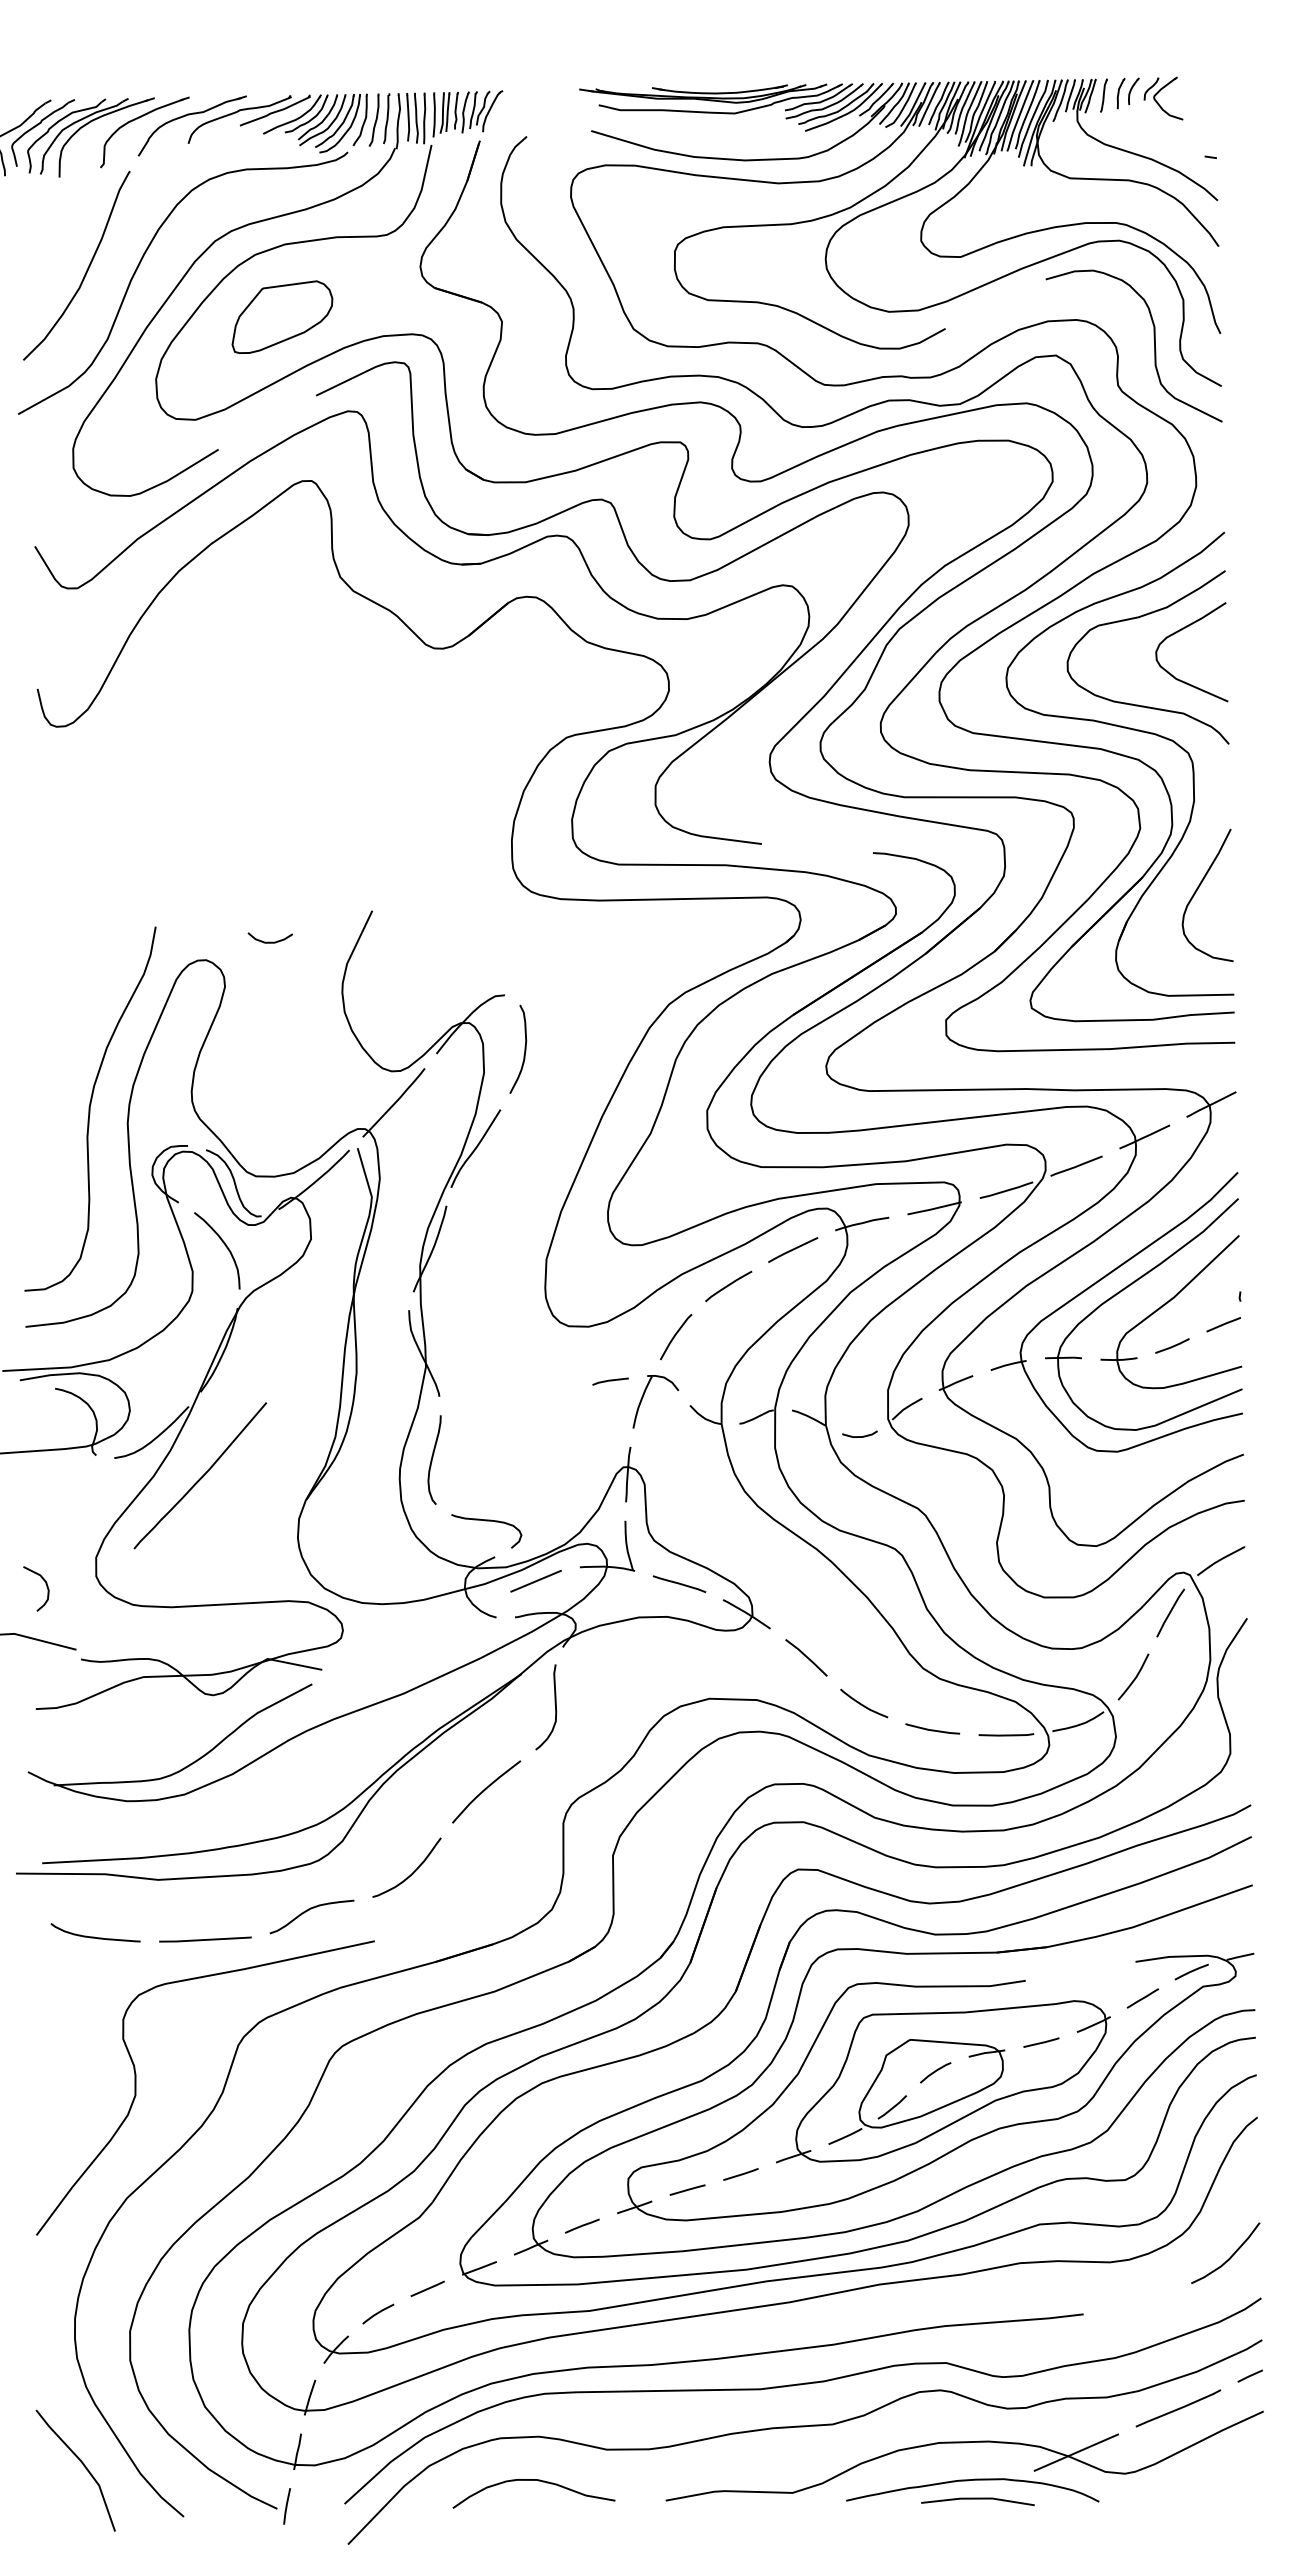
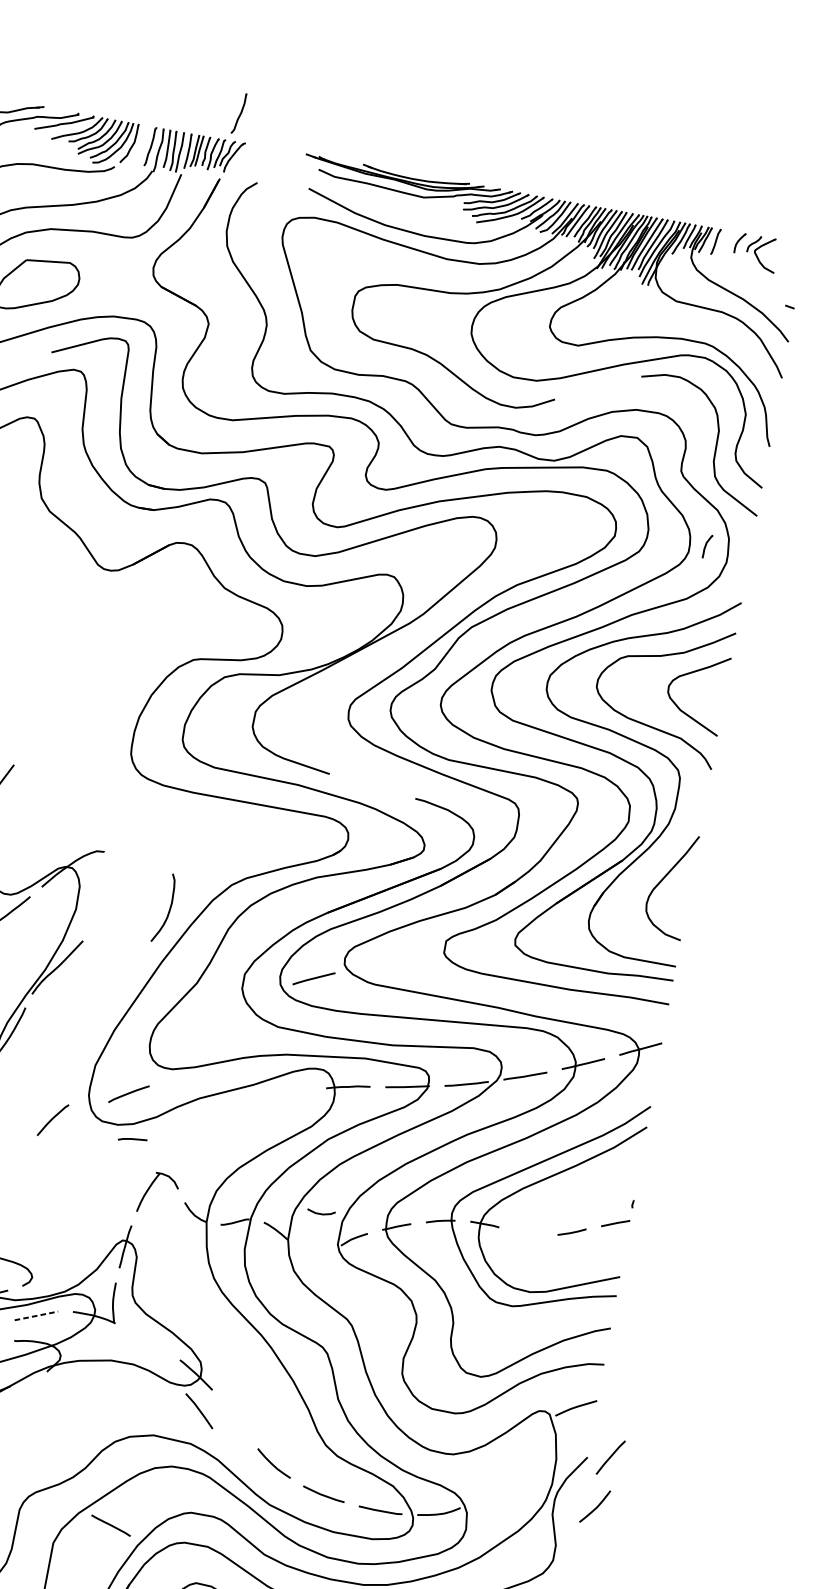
part: (1120, 93) -> (707, 546), moved
part: (373, 119) -> (238, 112), moved
curve: (524, 1048) -> (169, 908), moved
line: (793, 1249) -> (314, 978), moved
curve: (728, 1286) -> (128, 1094), moved
part: (1165, 1305) -> (573, 1199), removed
line: (675, 1336) -> (52, 1119), moved
line: (610, 1381) -> (132, 1139), moved
curve: (859, 1436) -> (320, 1213), moved
line: (536, 1581) -> (36, 1316), solid -> dashed
line: (679, 1583) -> (111, 1525), moved
line: (1170, 1612) -> (610, 1457), moved
curve: (806, 1657) -> (199, 1410), moved
curve: (1135, 1676) -> (596, 1506), moved
curve: (554, 1703) -> (31, 1414), removed

